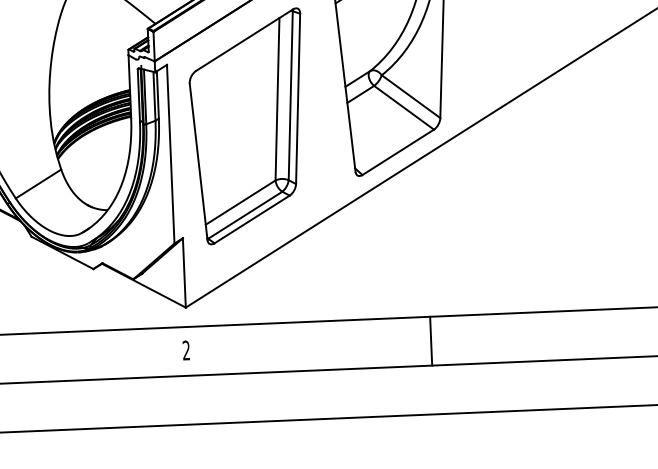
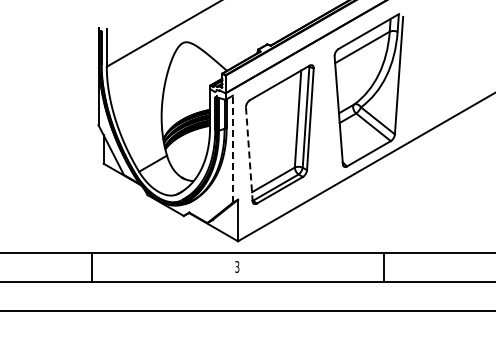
line: (170, 154) -> (232, 149), solid -> dashed
line: (198, 163) -> (249, 155), solid -> dashed
text: (186, 349) -> (237, 266), 2 -> 3

